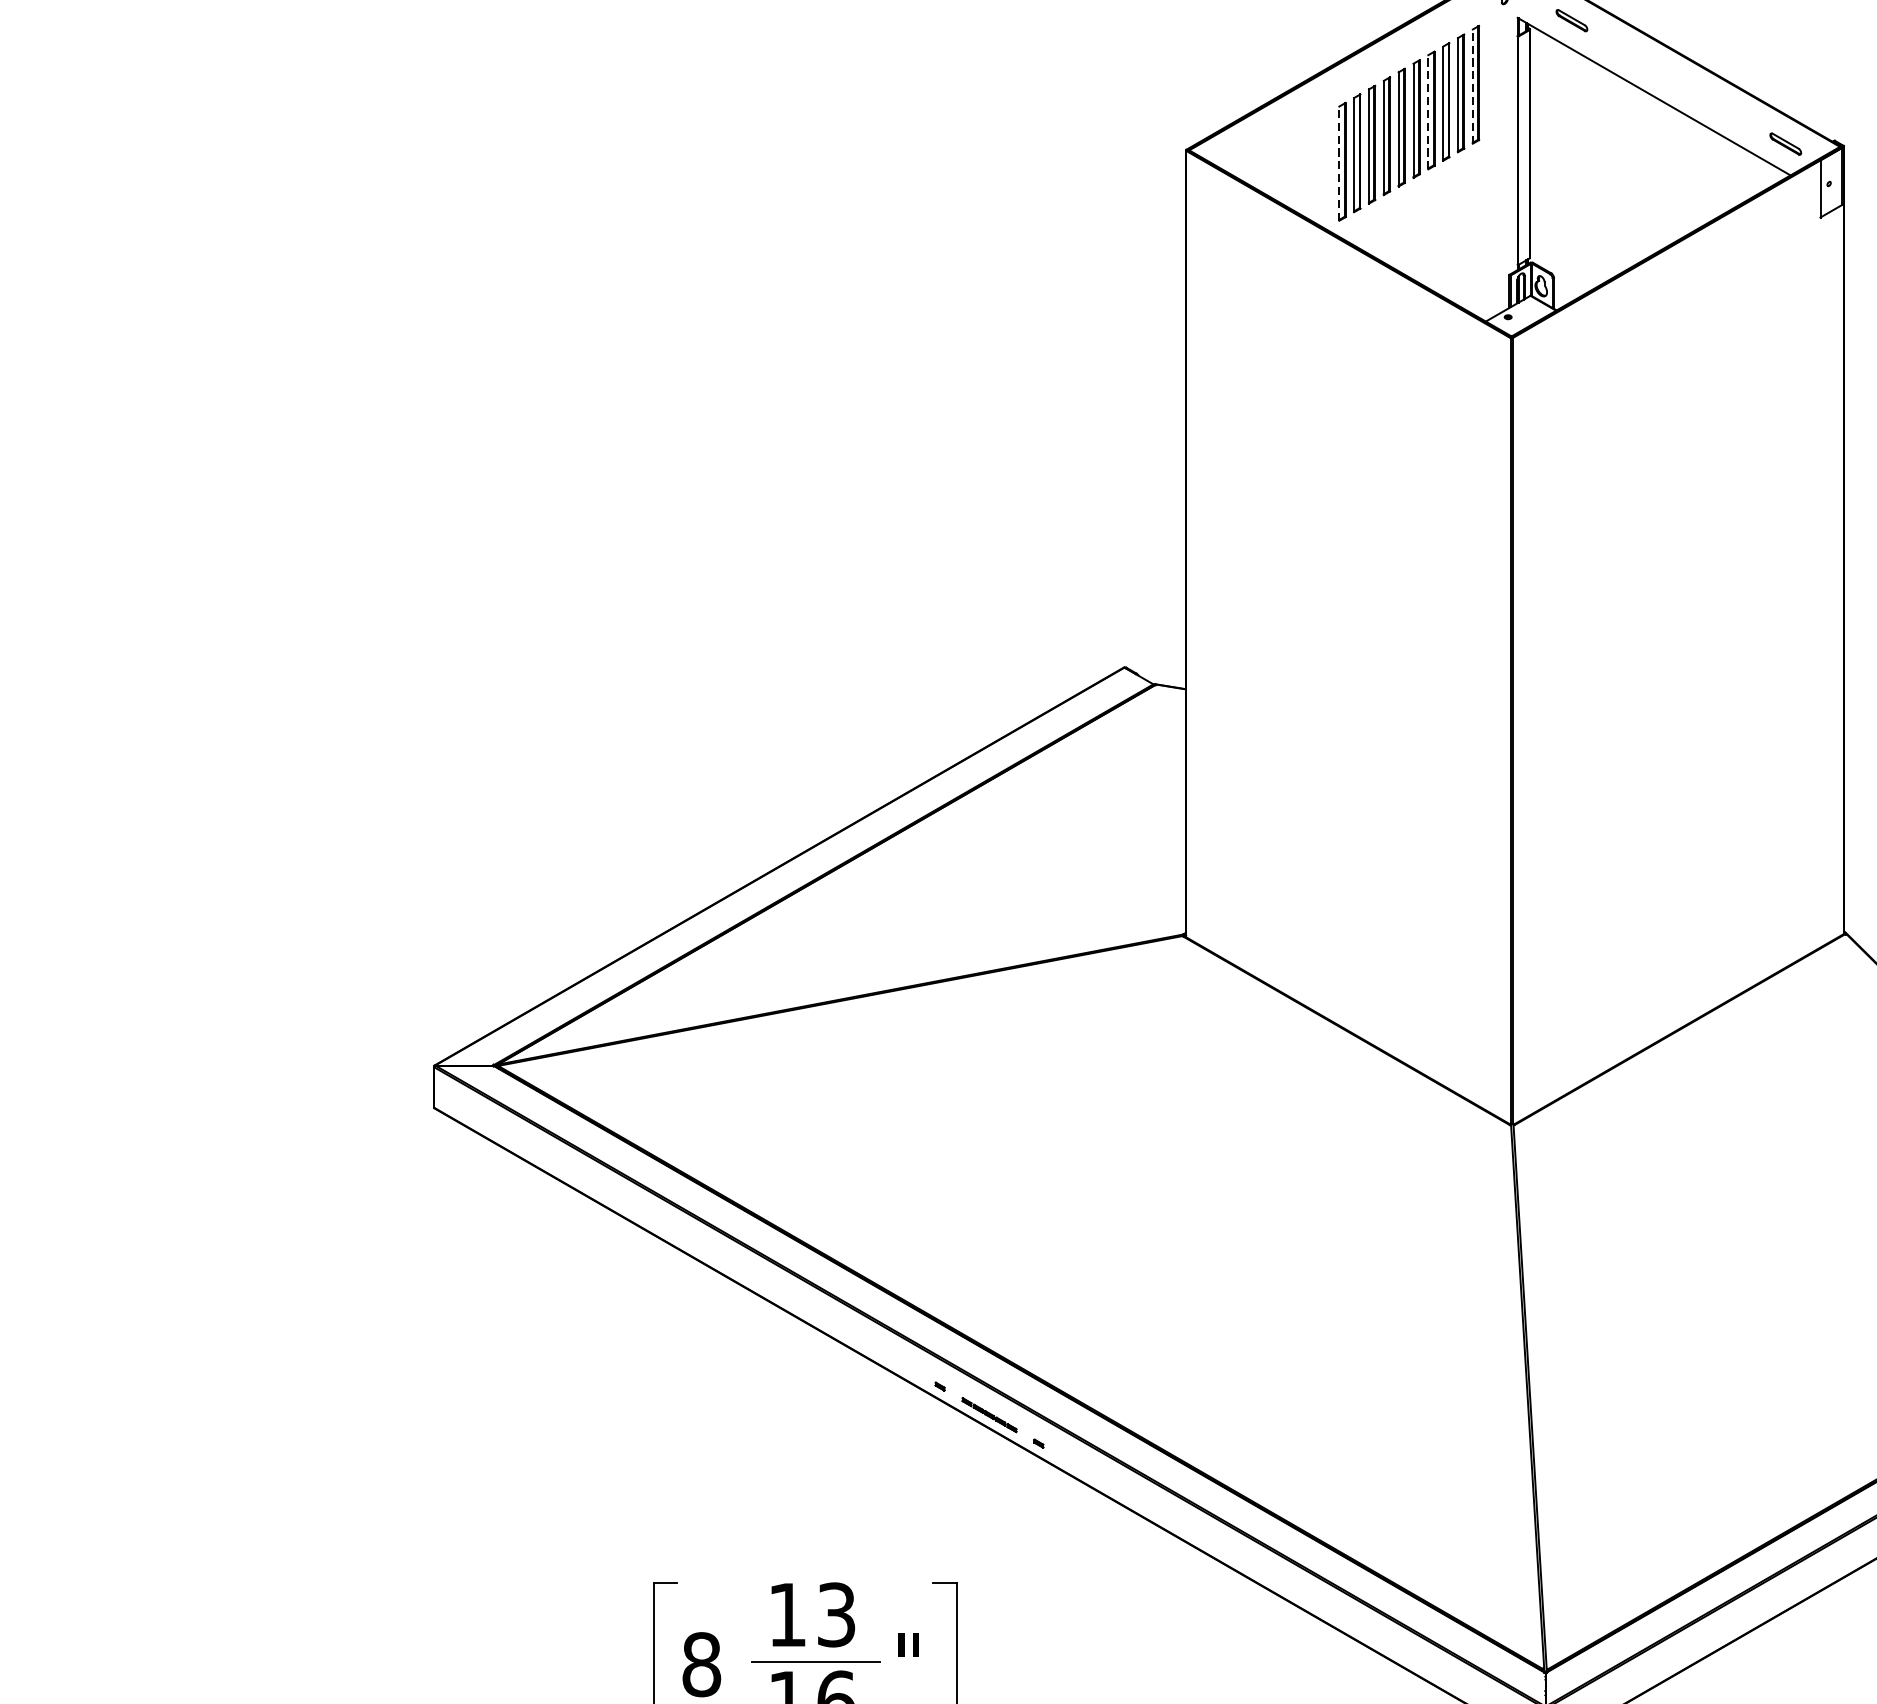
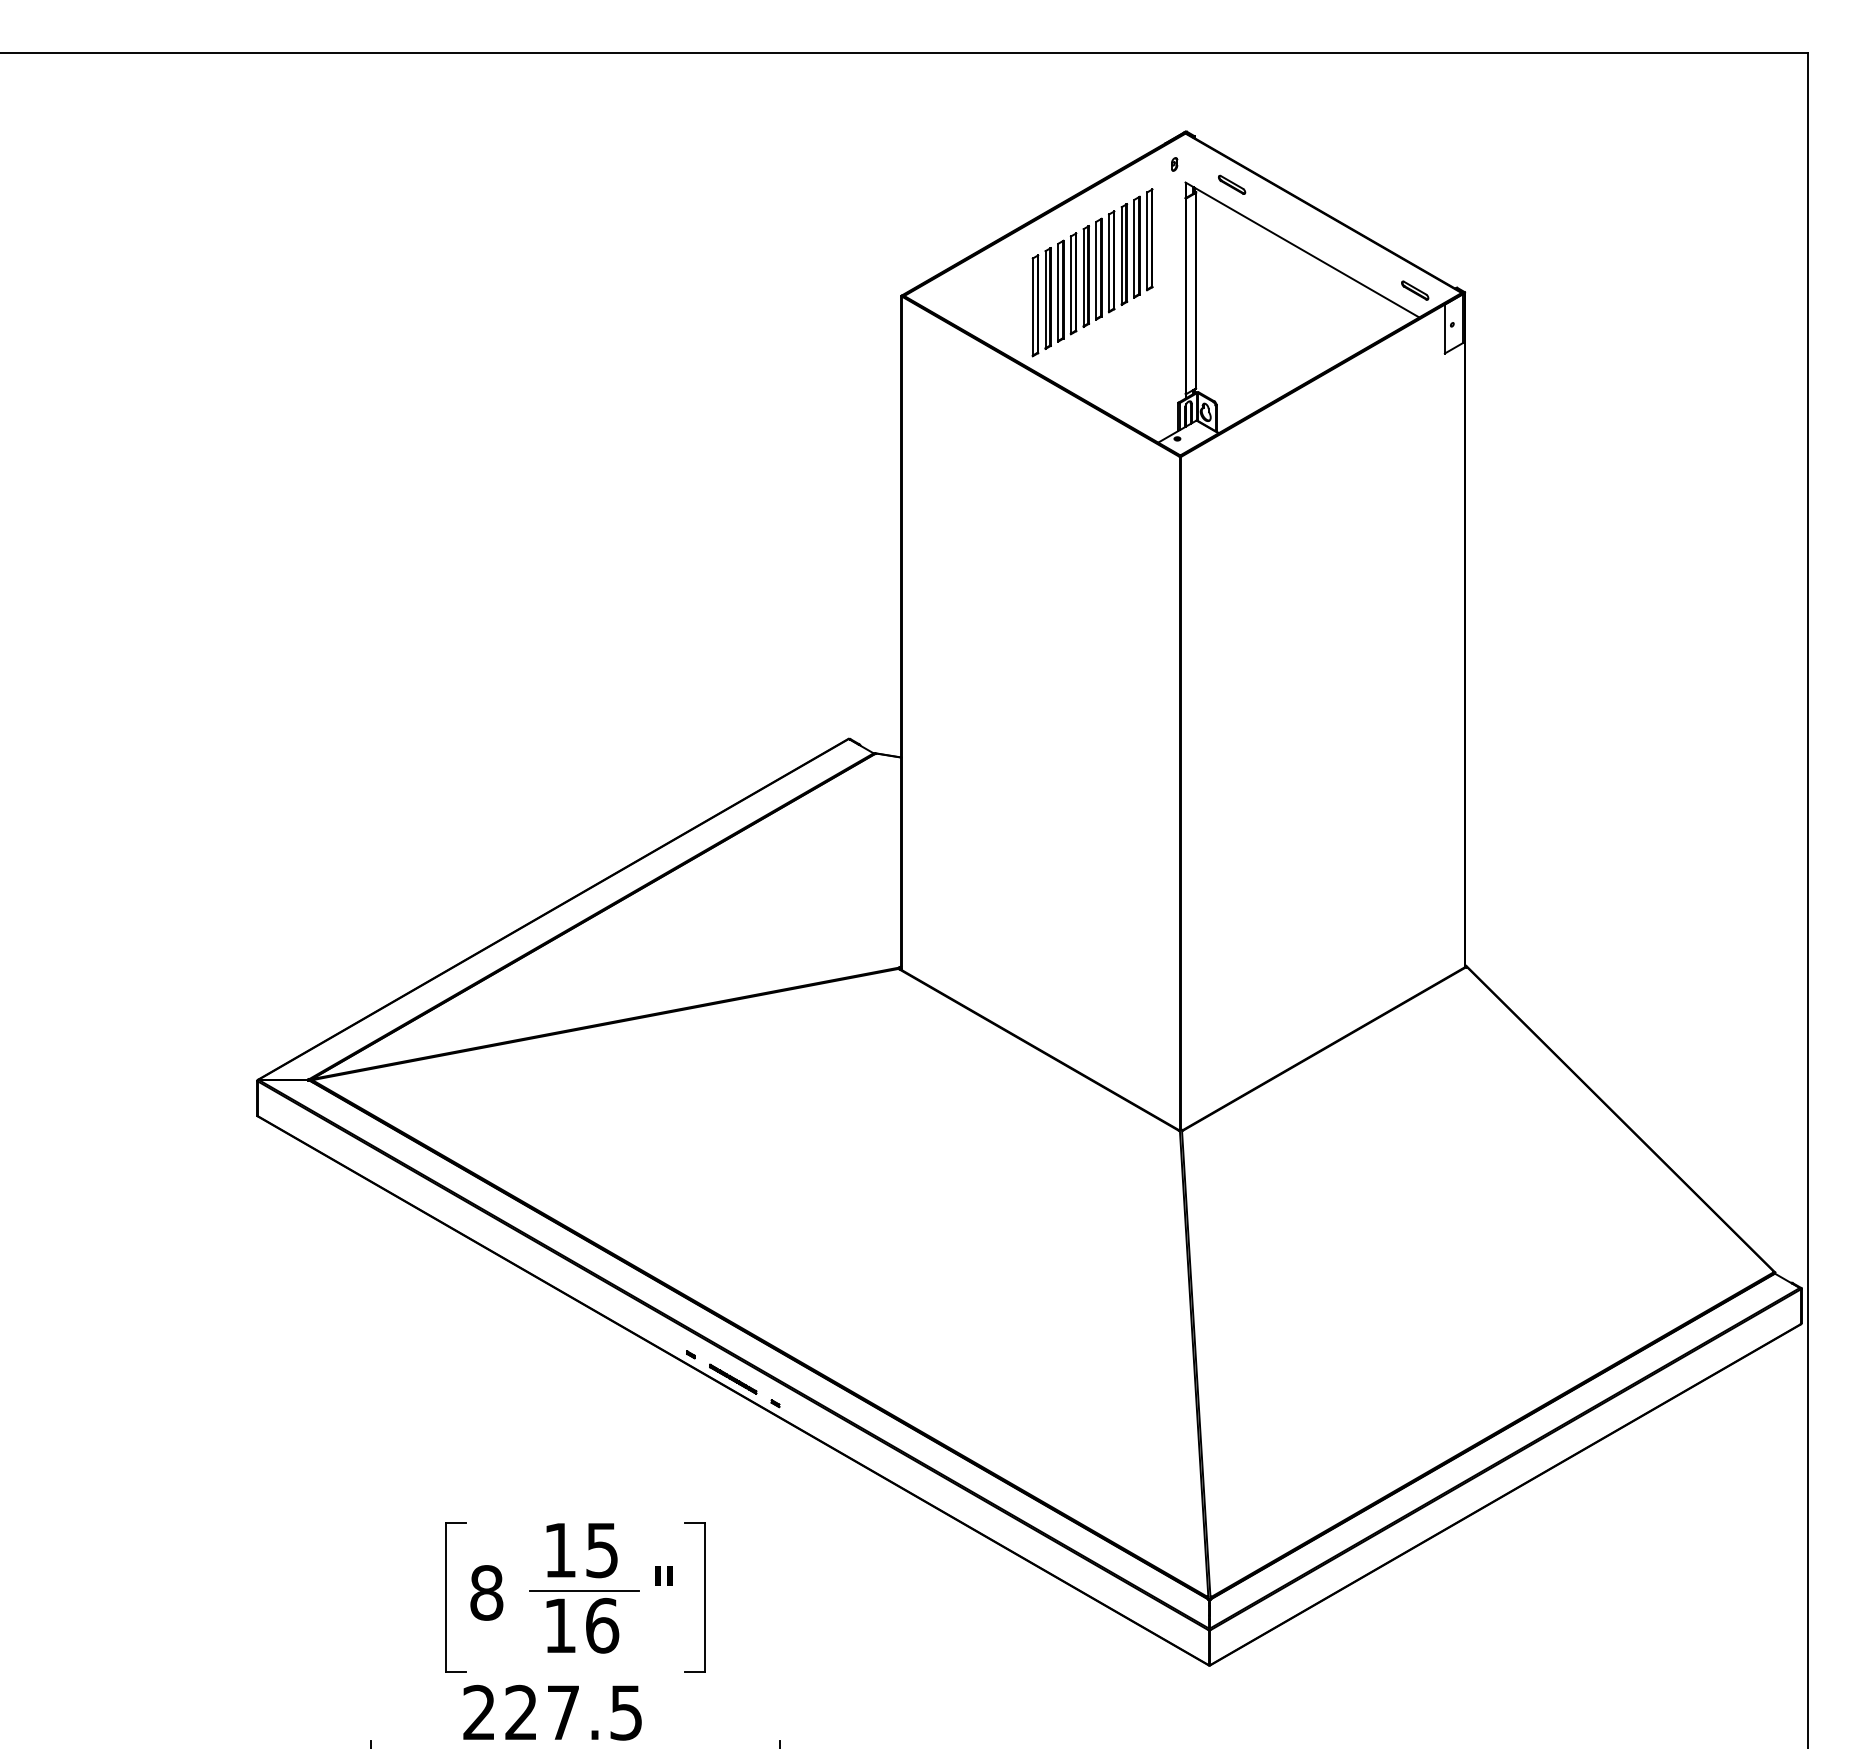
line: (1473, 86) -> (1147, 241), dashed -> solid
line: (1428, 112) -> (1109, 263), dashed -> solid
line: (1338, 163) -> (1032, 307), dashed -> solid
text: (836, 1613) -> (602, 1549), 13 -> 15

